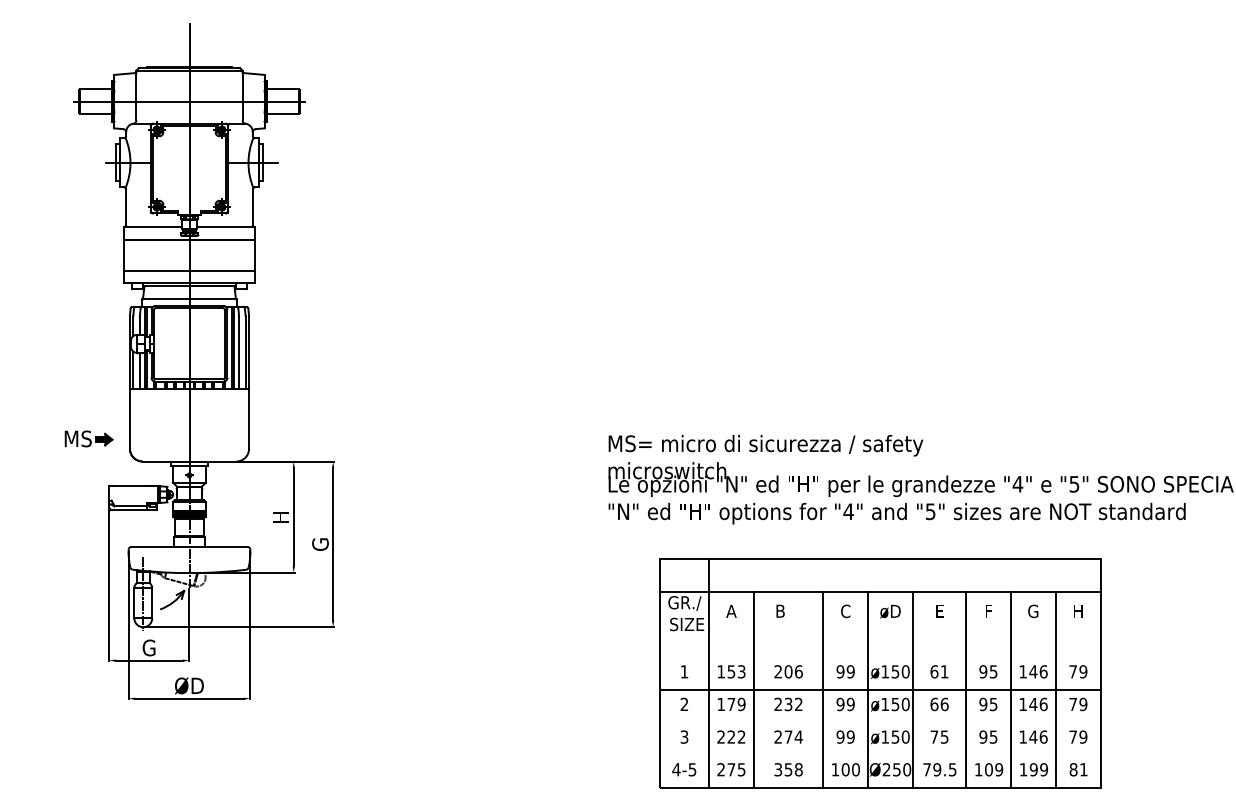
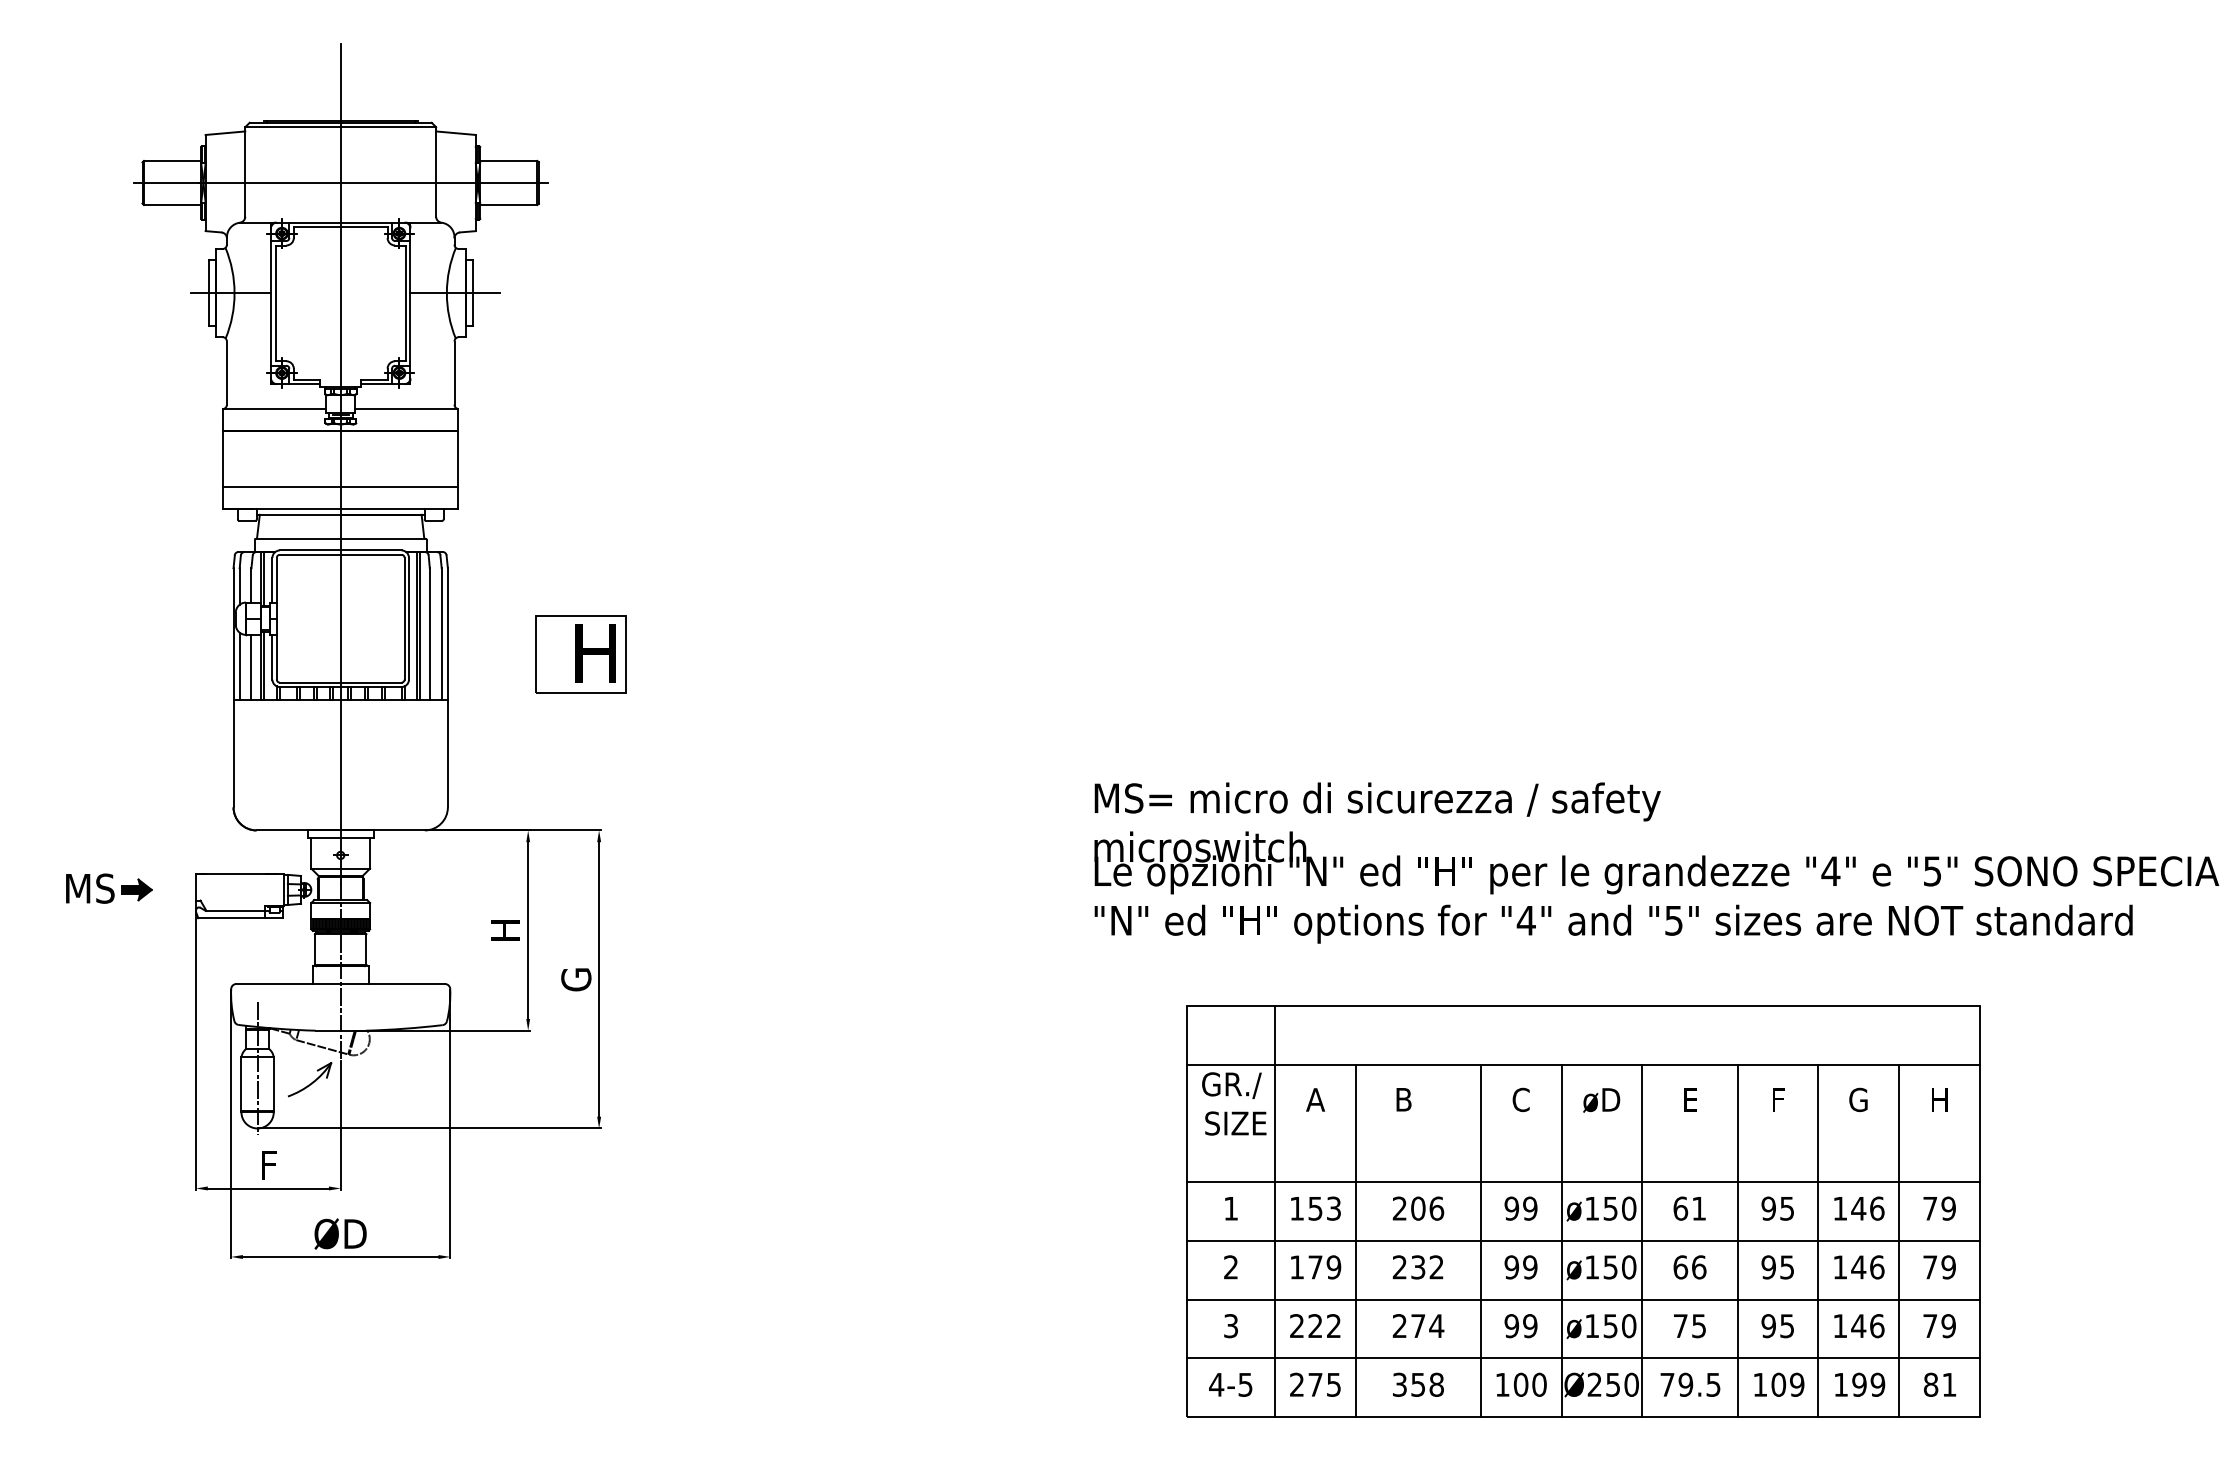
part: (322, 363) -> (579, 654), added
part: (88, 438) -> (108, 887), moved
text: (148, 647) -> (266, 1164), G -> F
line: (880, 657) -> (1583, 1182), added
line: (880, 722) -> (1583, 1299), added
line: (880, 755) -> (1583, 1359), added

